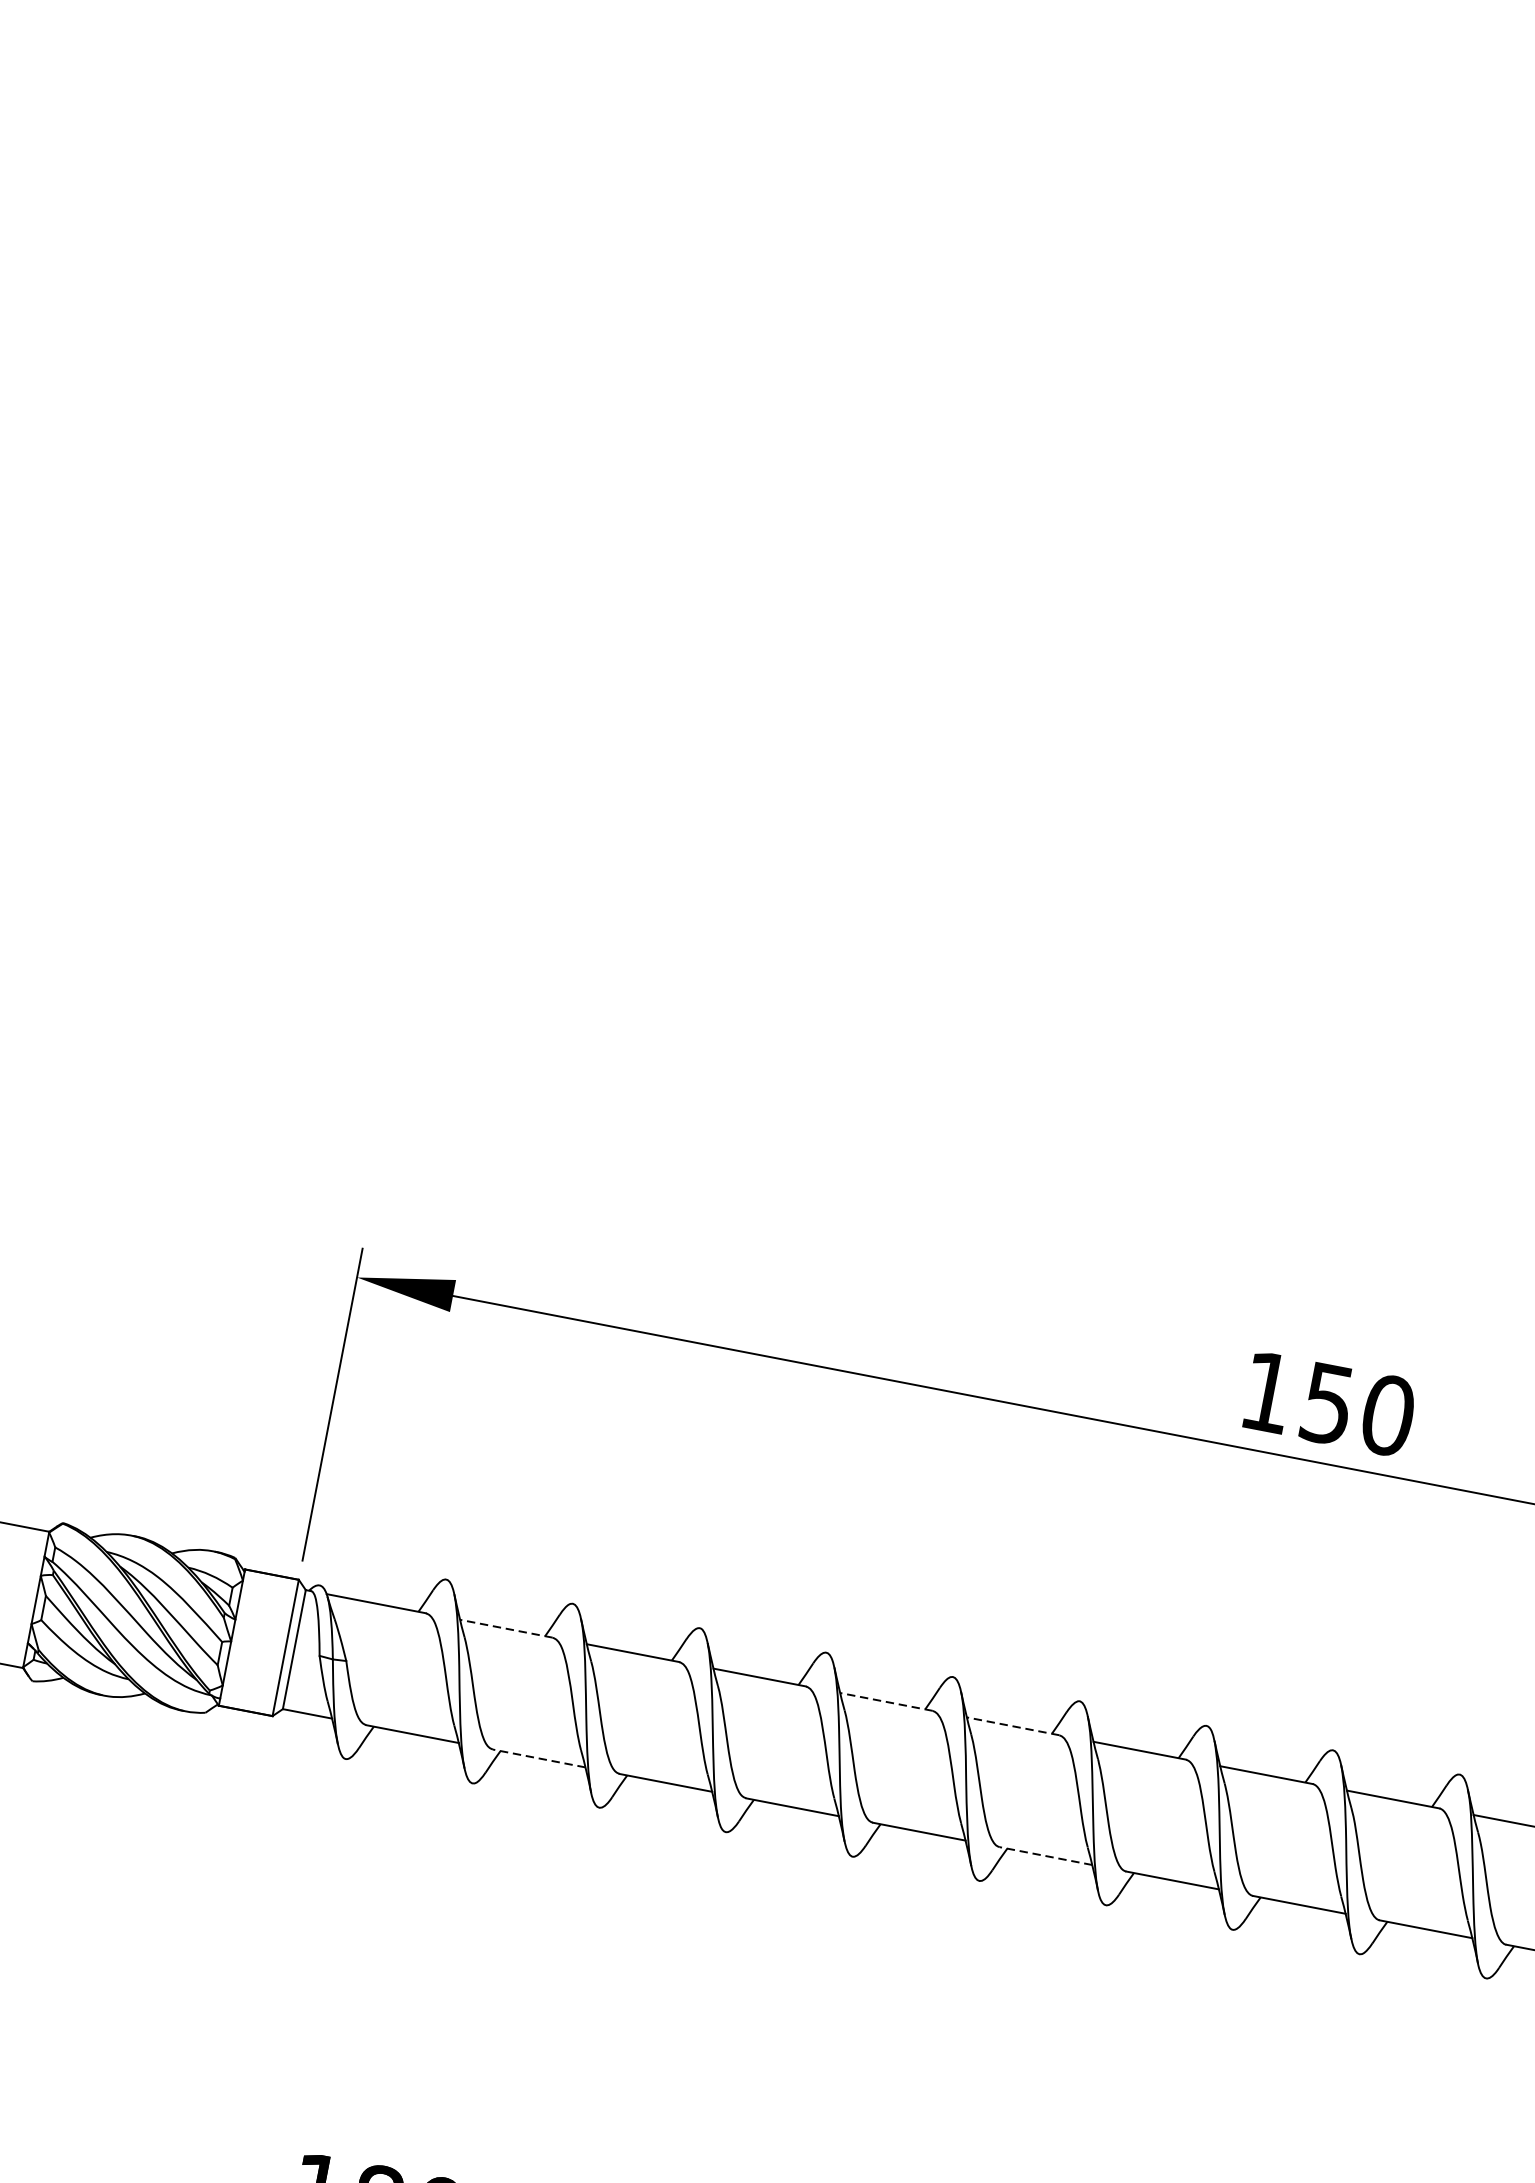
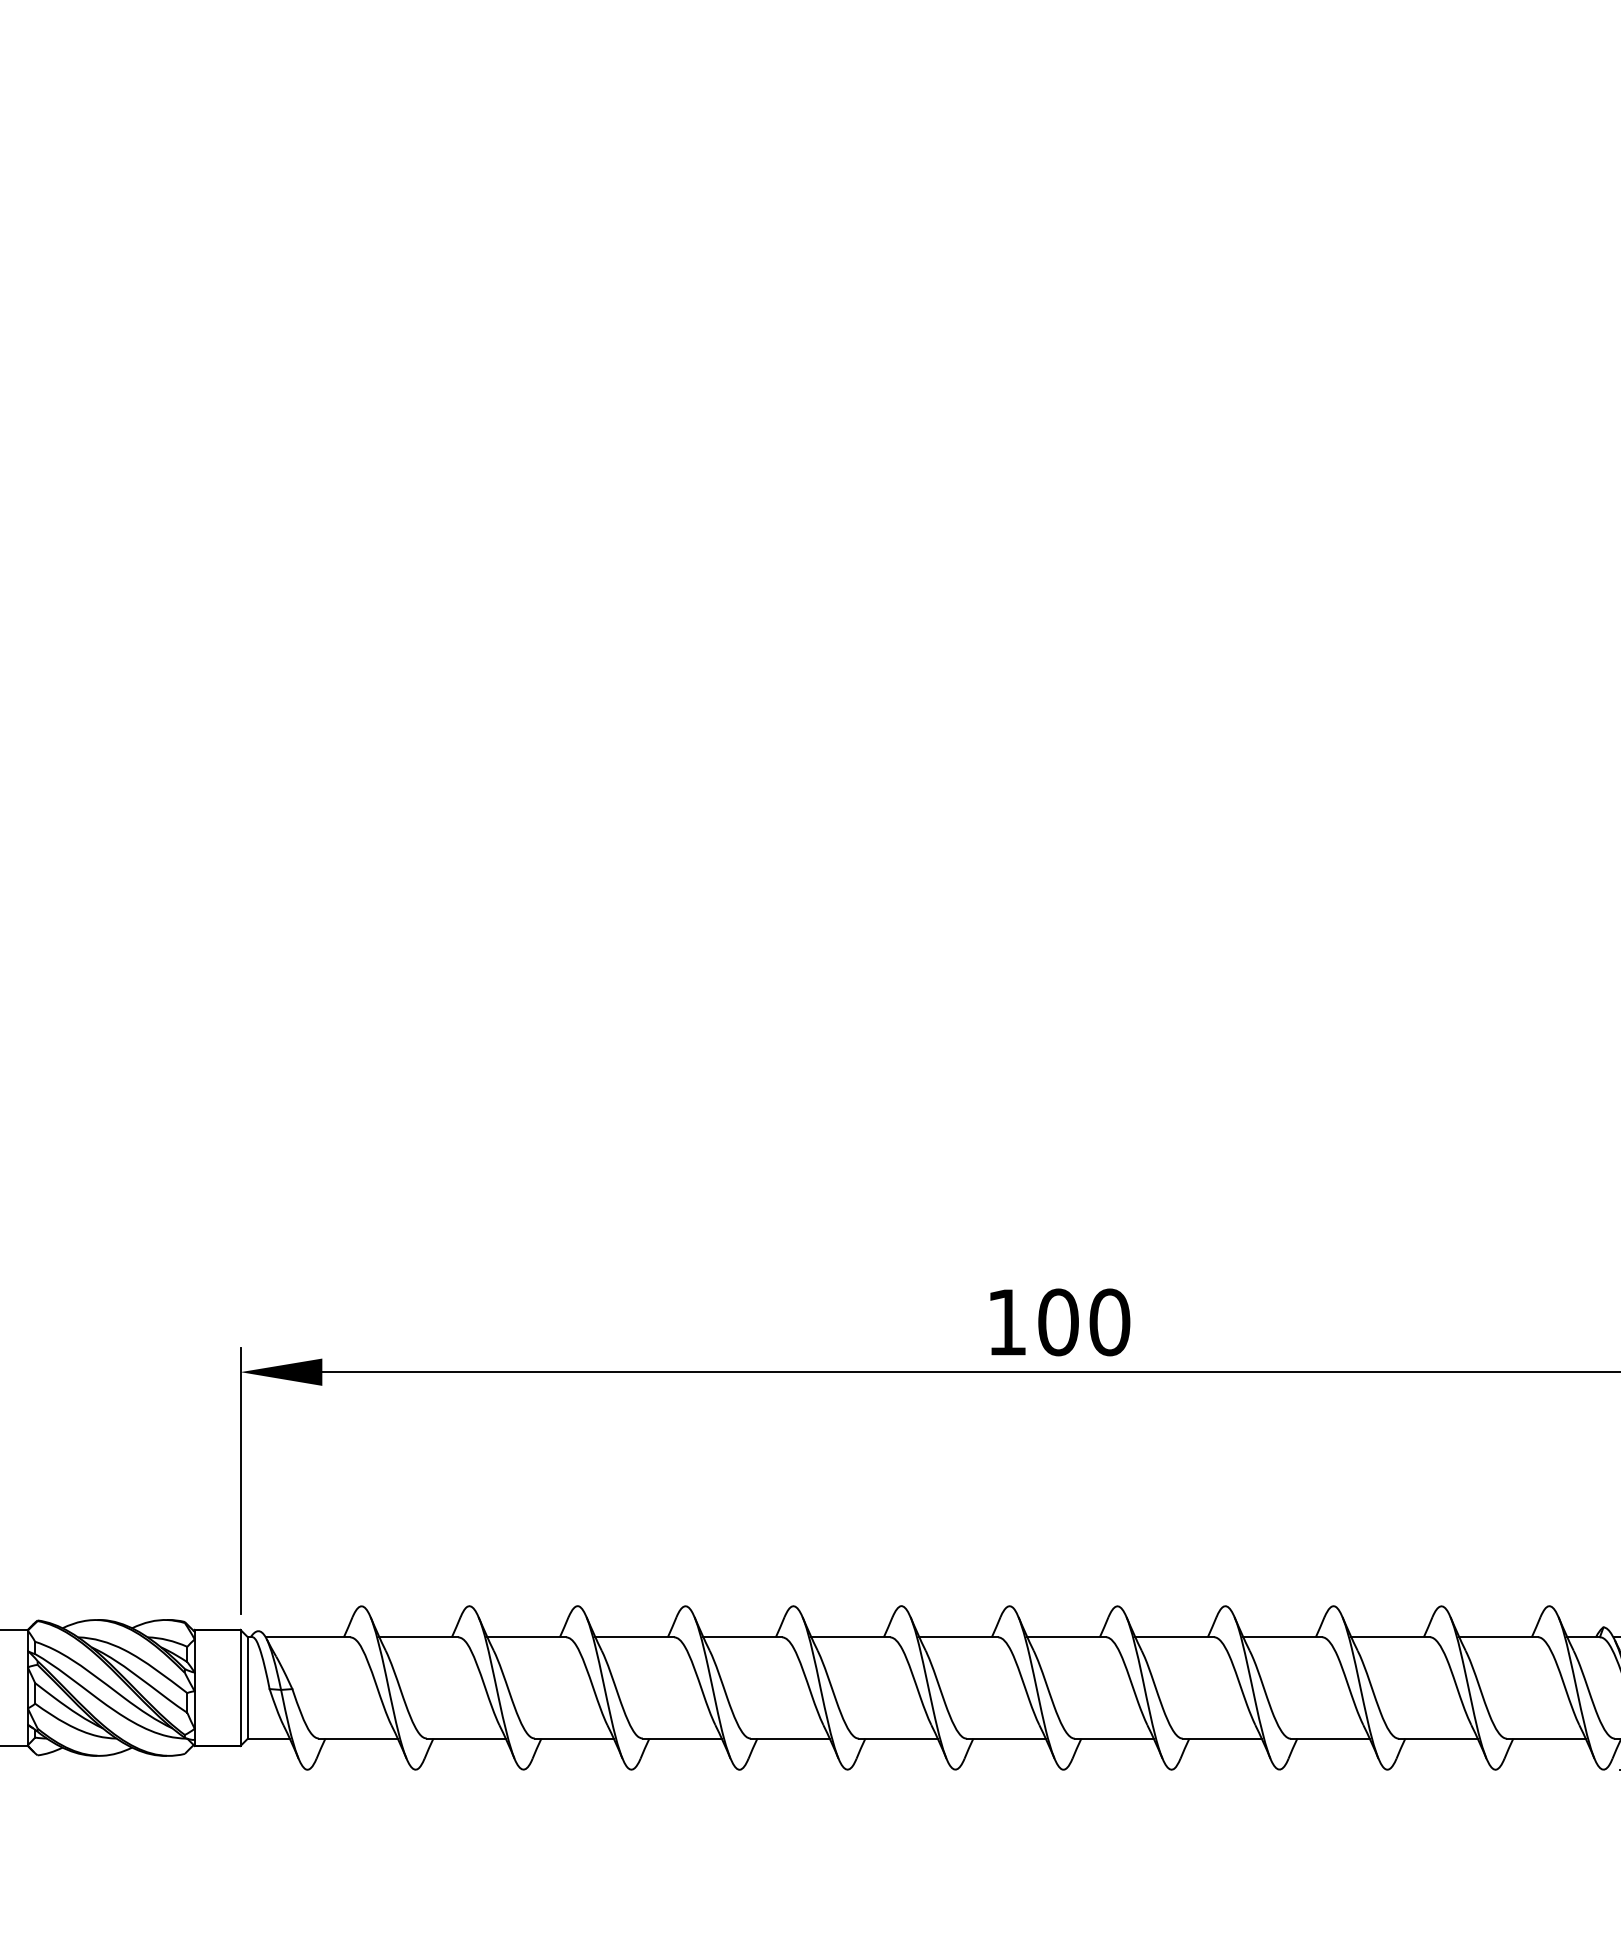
text: (1327, 1404) -> (1058, 1322), 150 -> 100
line: (505, 1628) -> (418, 1637), dashed -> solid
line: (886, 1702) -> (742, 1637), dashed -> solid
line: (1012, 1726) -> (850, 1637), dashed -> solid
line: (539, 1758) -> (466, 1738), dashed -> solid
line: (1046, 1855) -> (898, 1738), dashed -> solid

